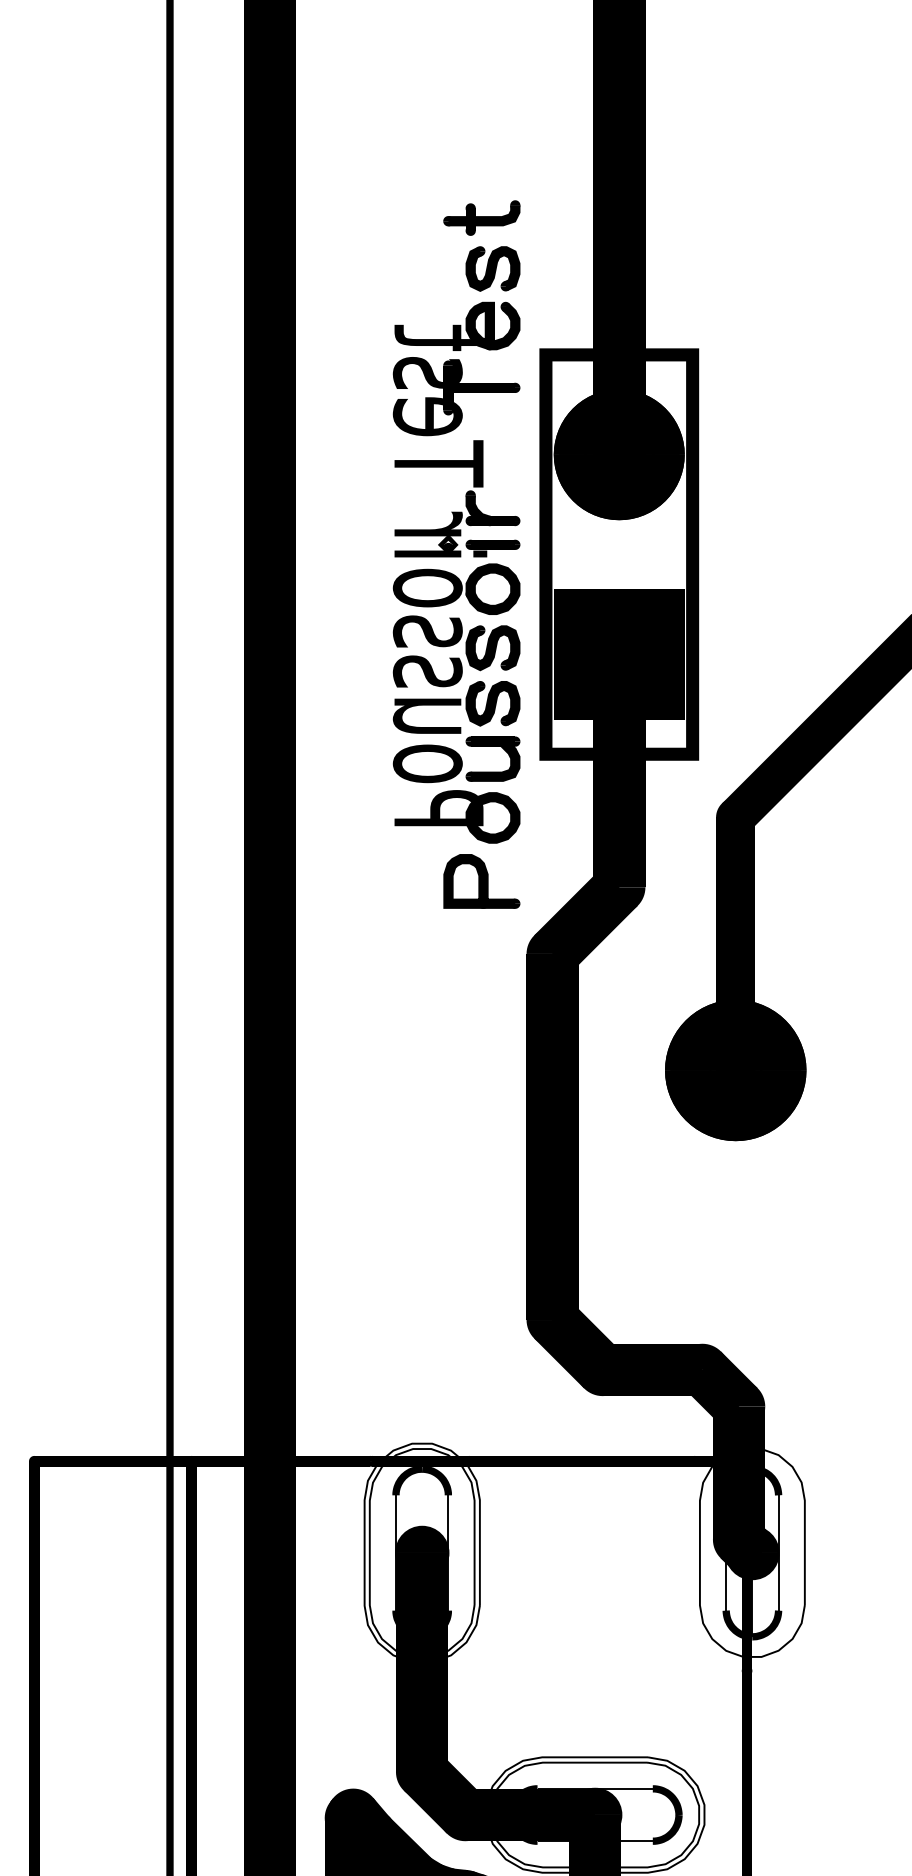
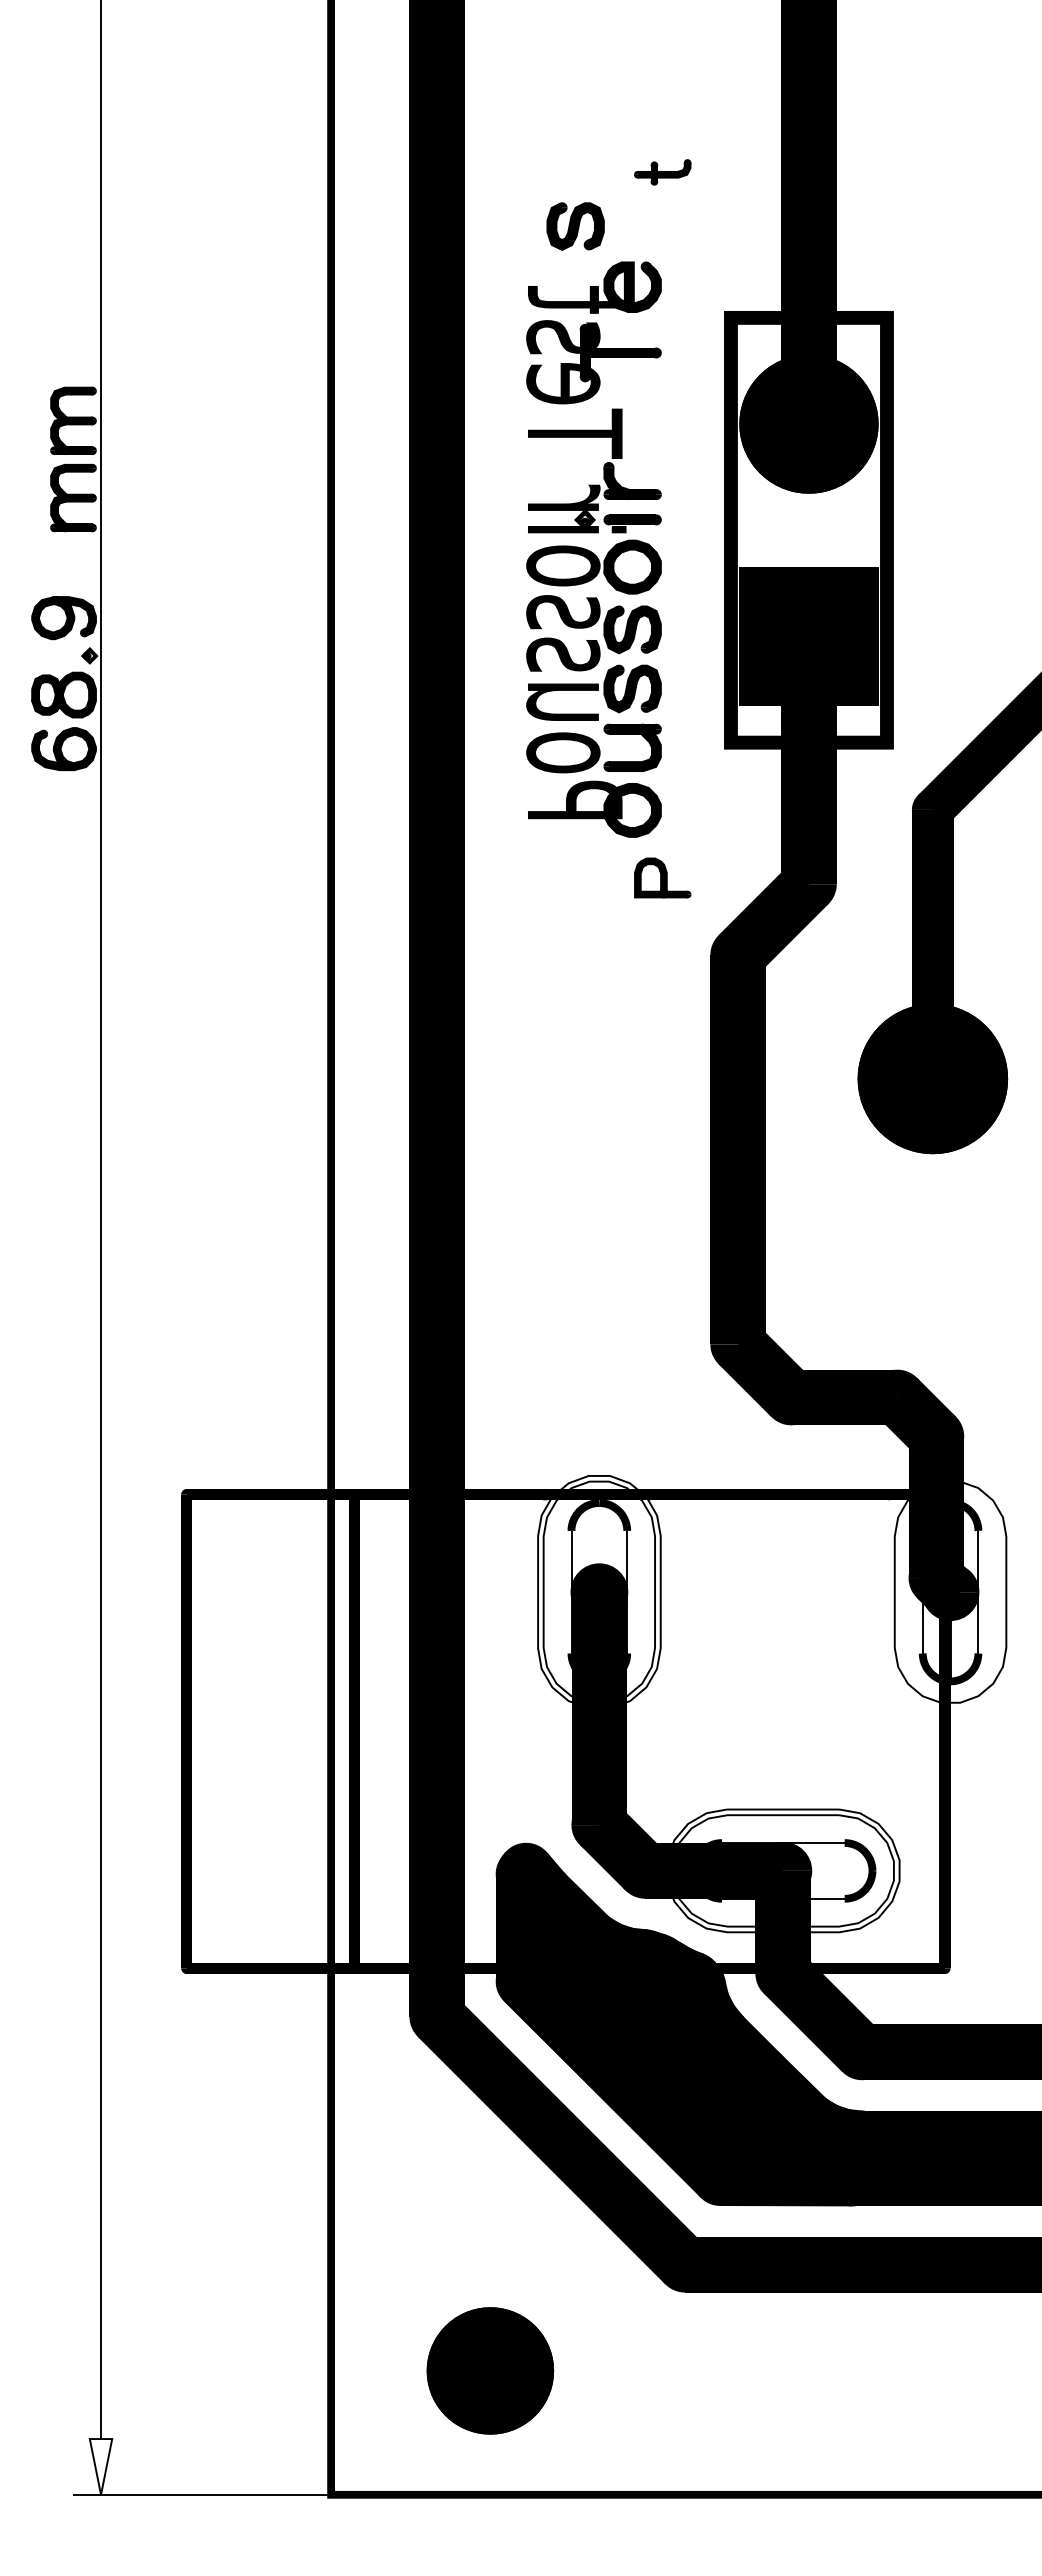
part: (481, 218) -> (662, 172), size x0.7
part: (492, 268) -> (575, 226), moved
text: (456, 572) -> (593, 549), moved
part: (481, 881) -> (662, 877), size x0.7

